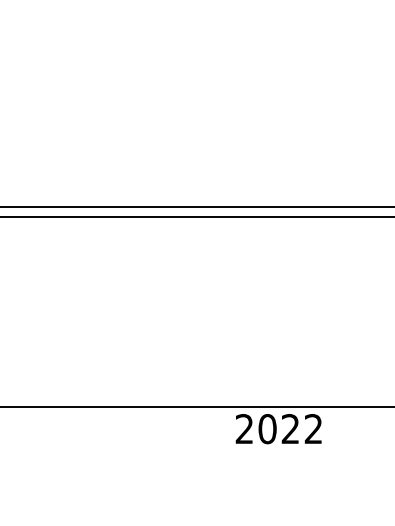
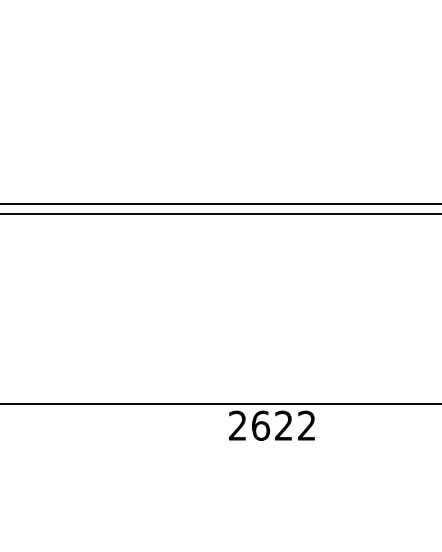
text: (267, 428) -> (260, 425), 2022 -> 2622

